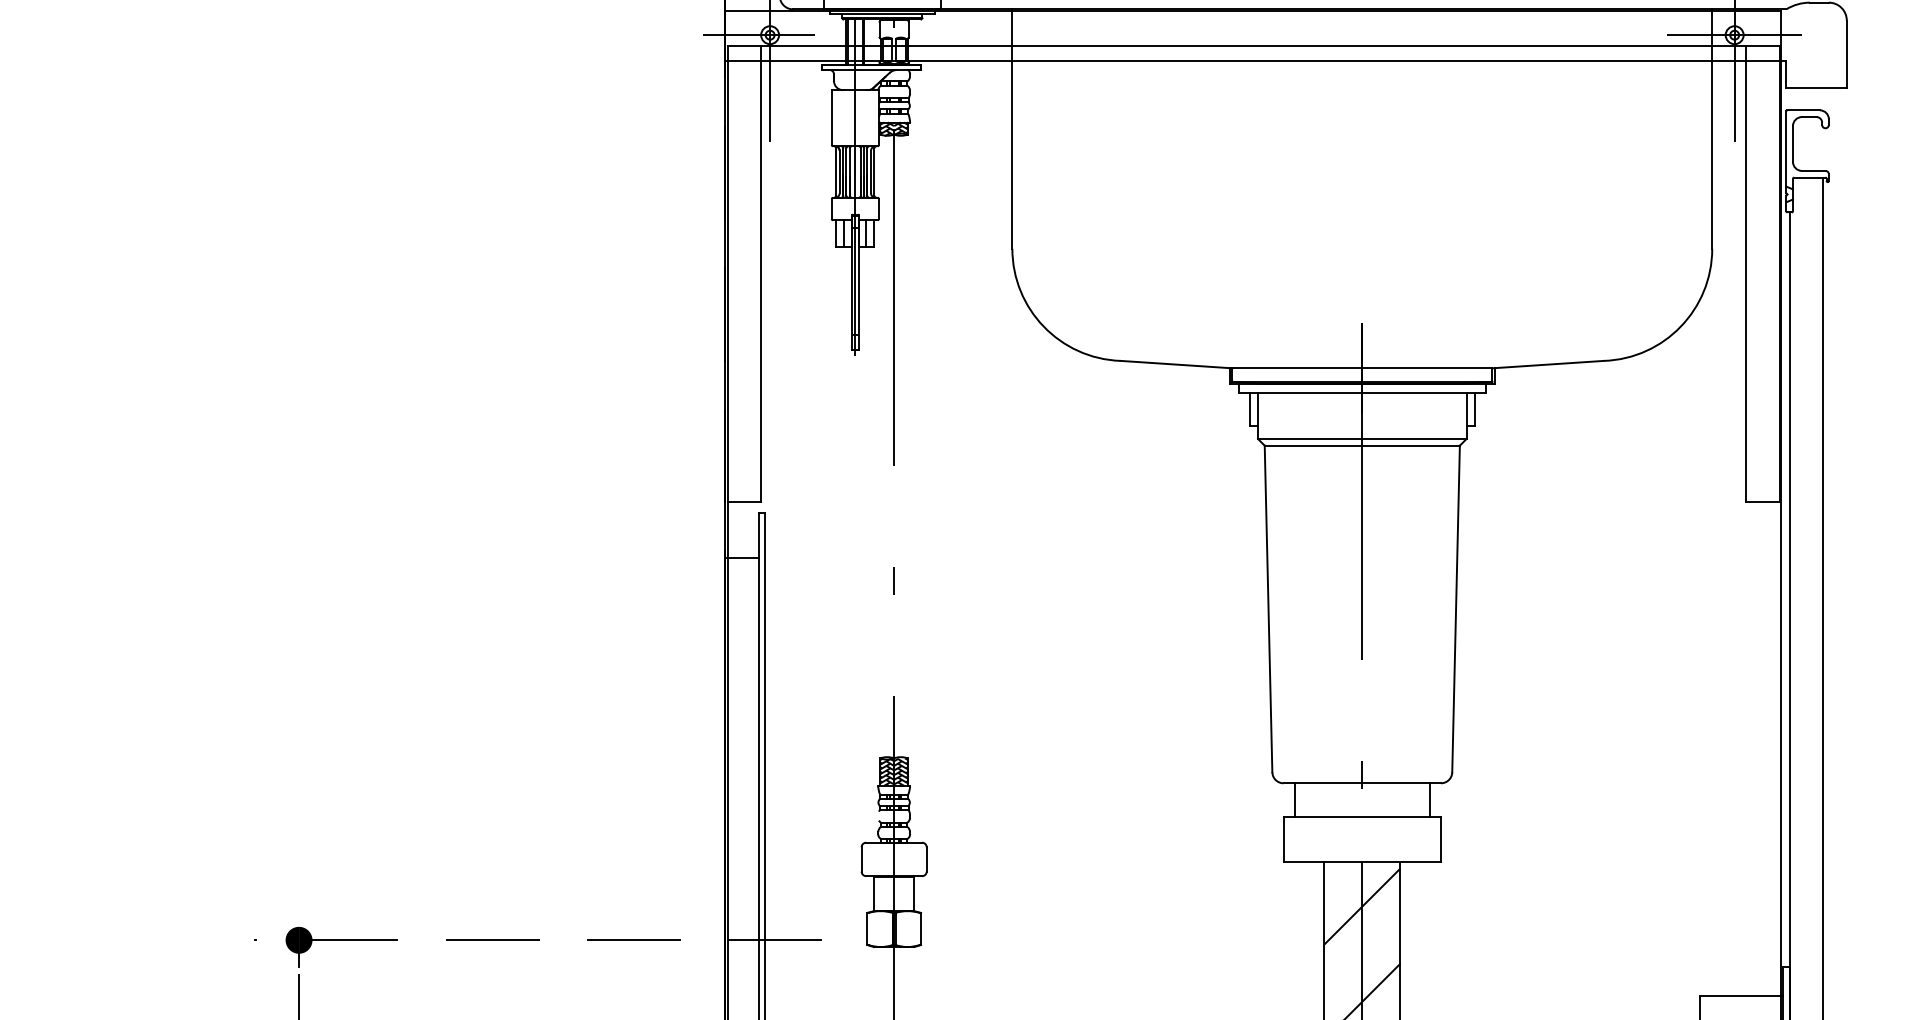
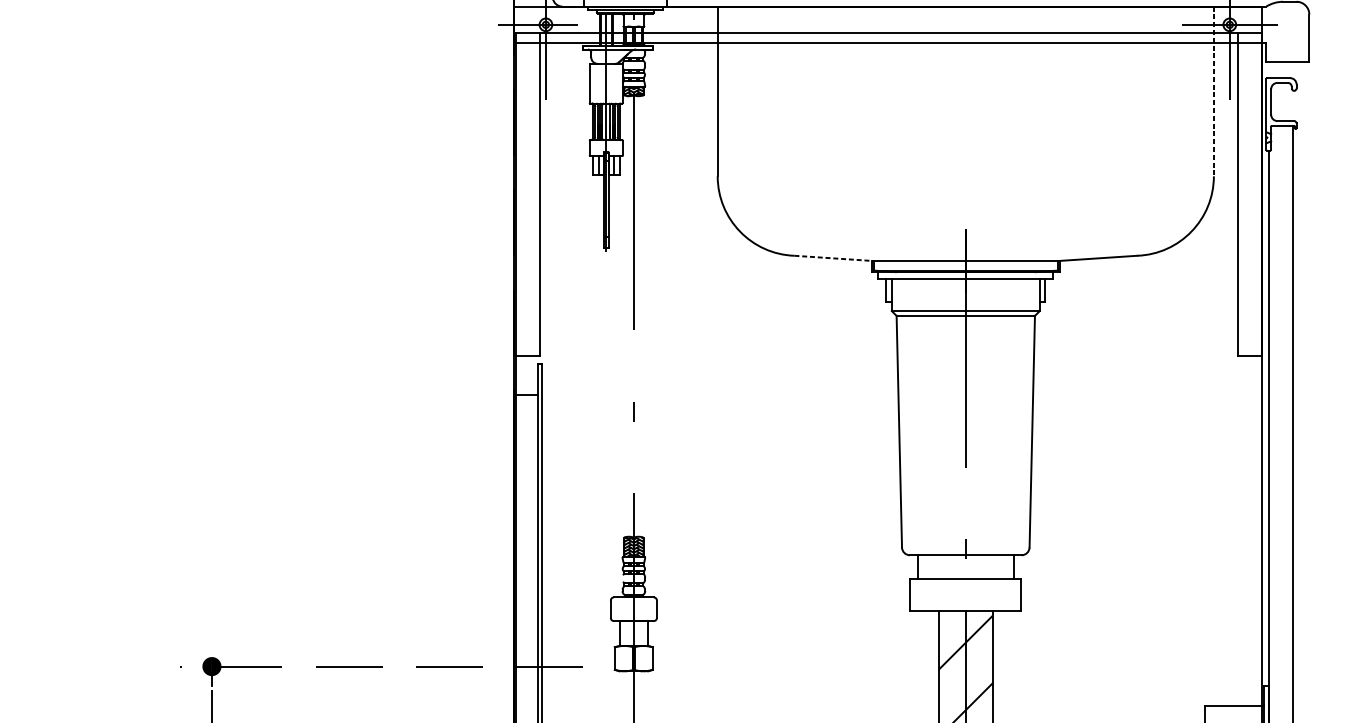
line: (1712, 129) -> (1214, 91), solid -> dashed
line: (1176, 364) -> (834, 258), solid -> dashed

